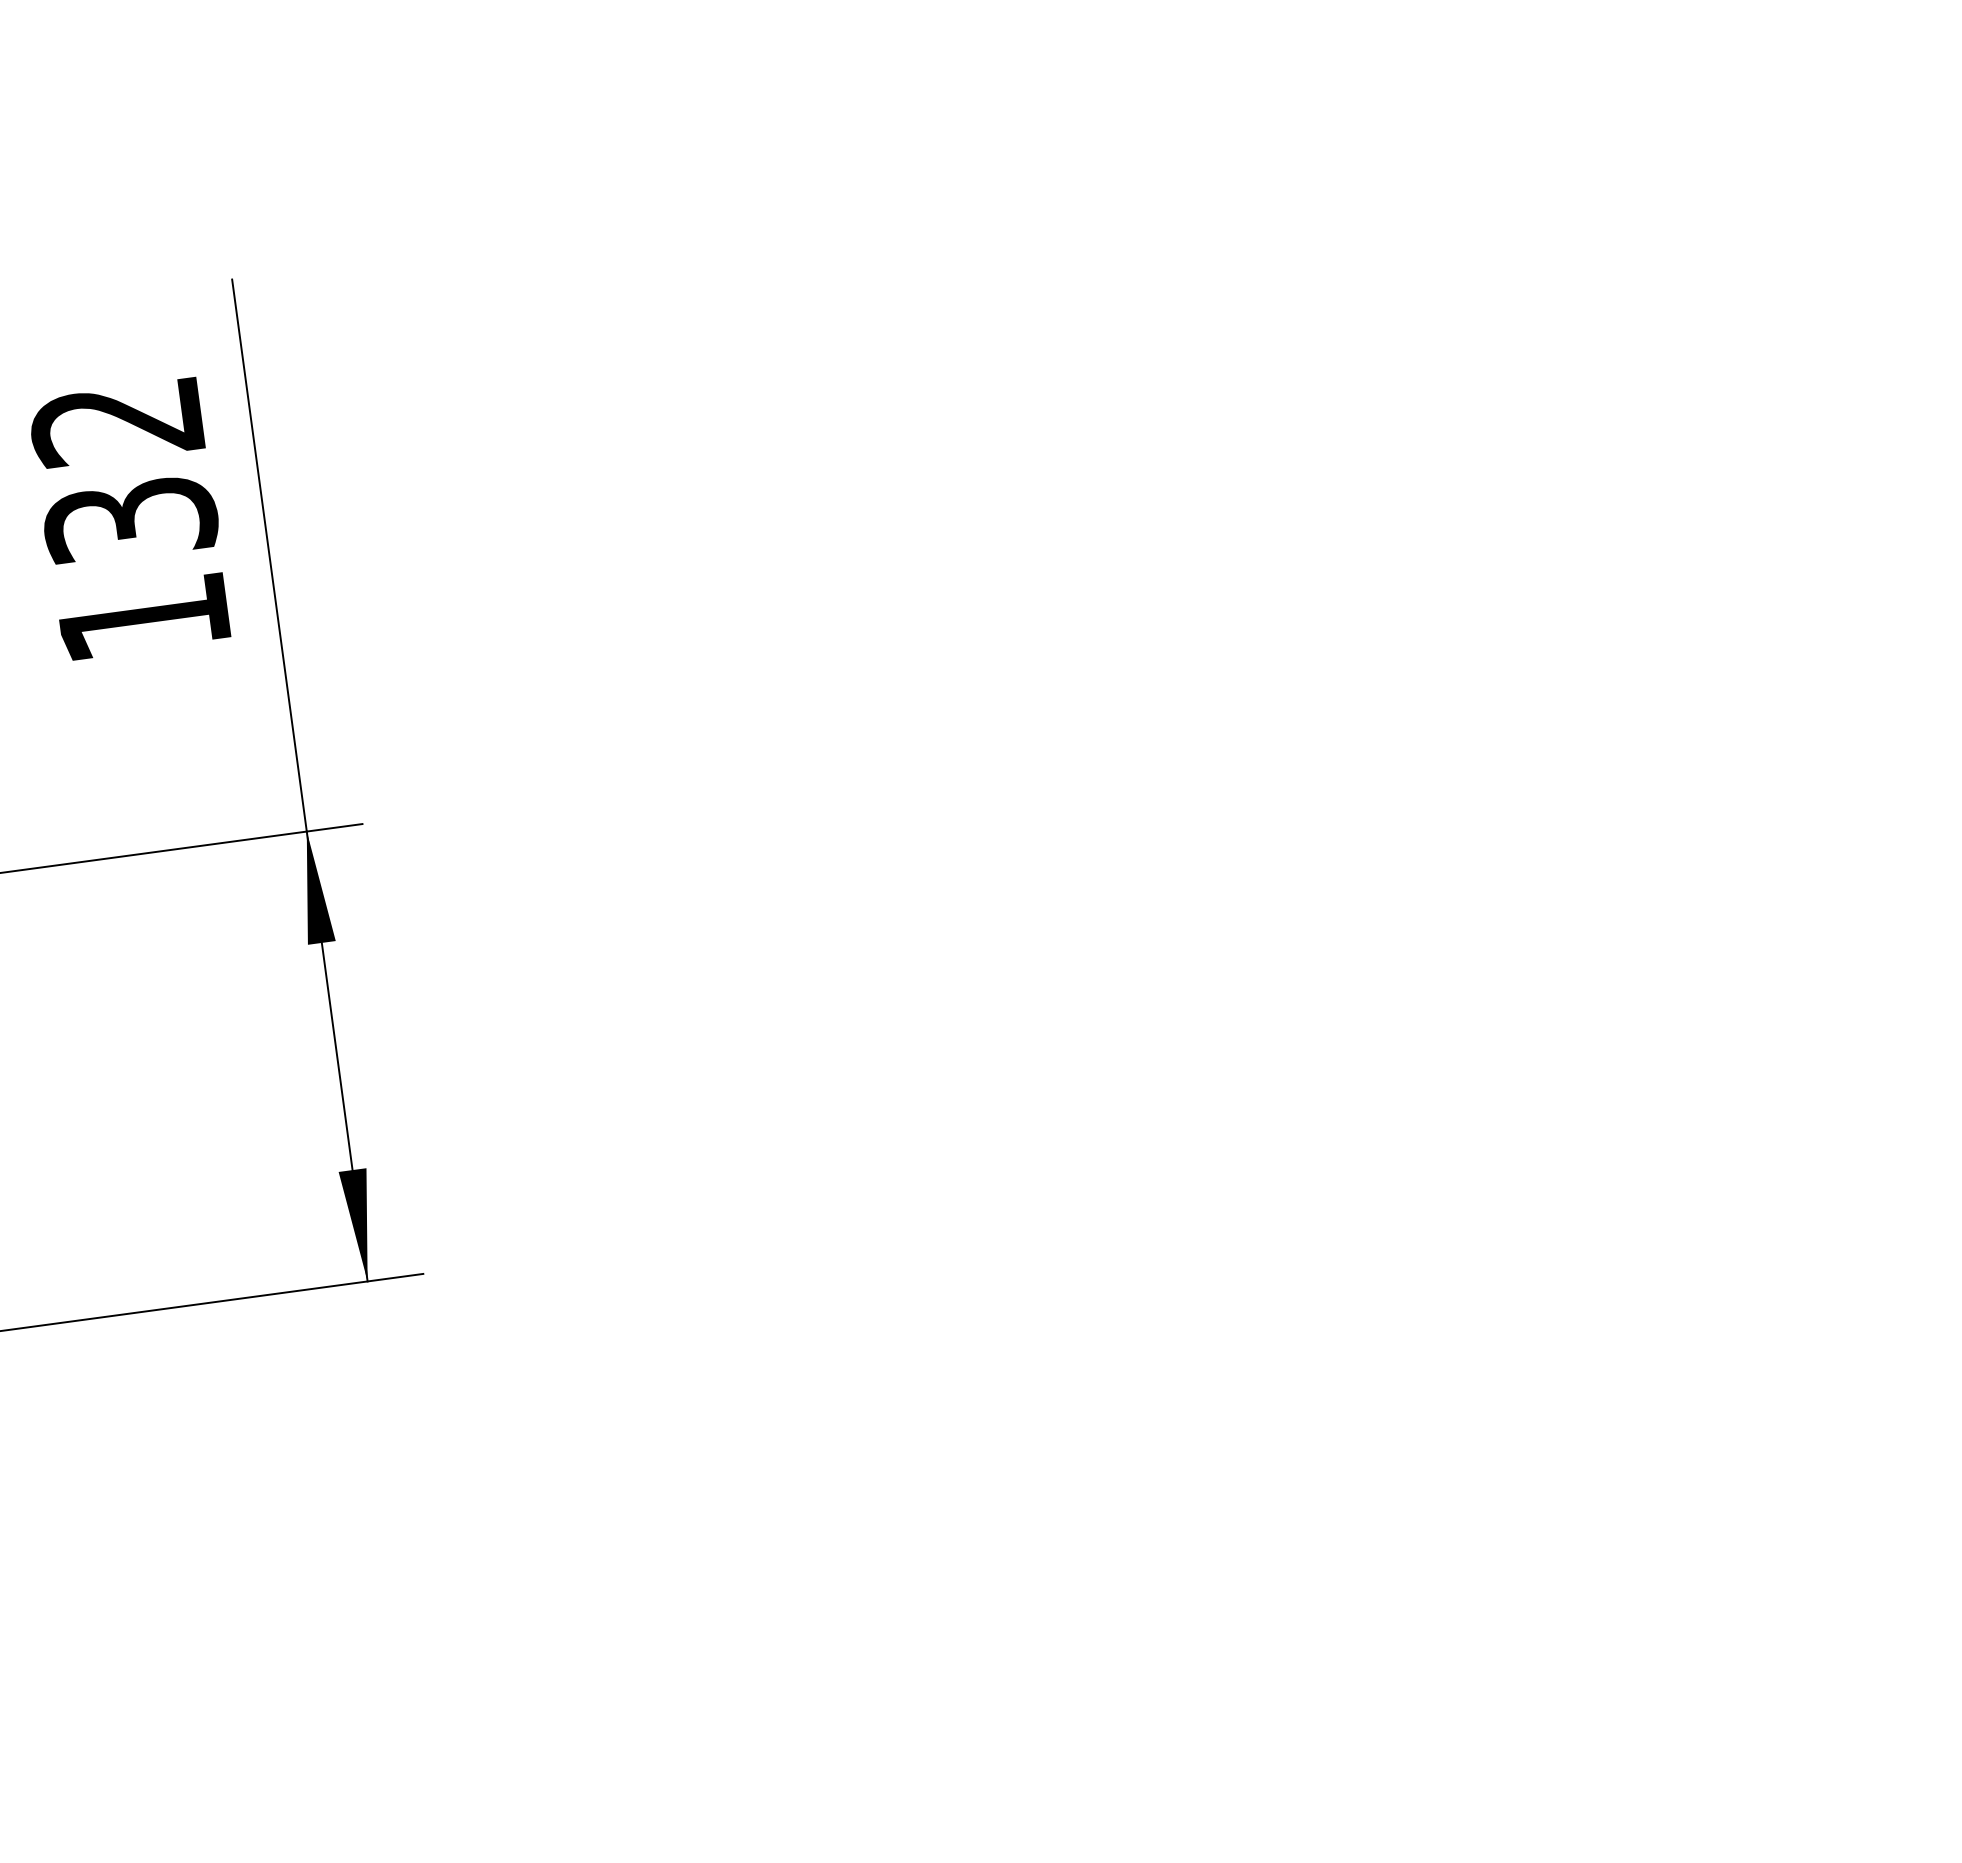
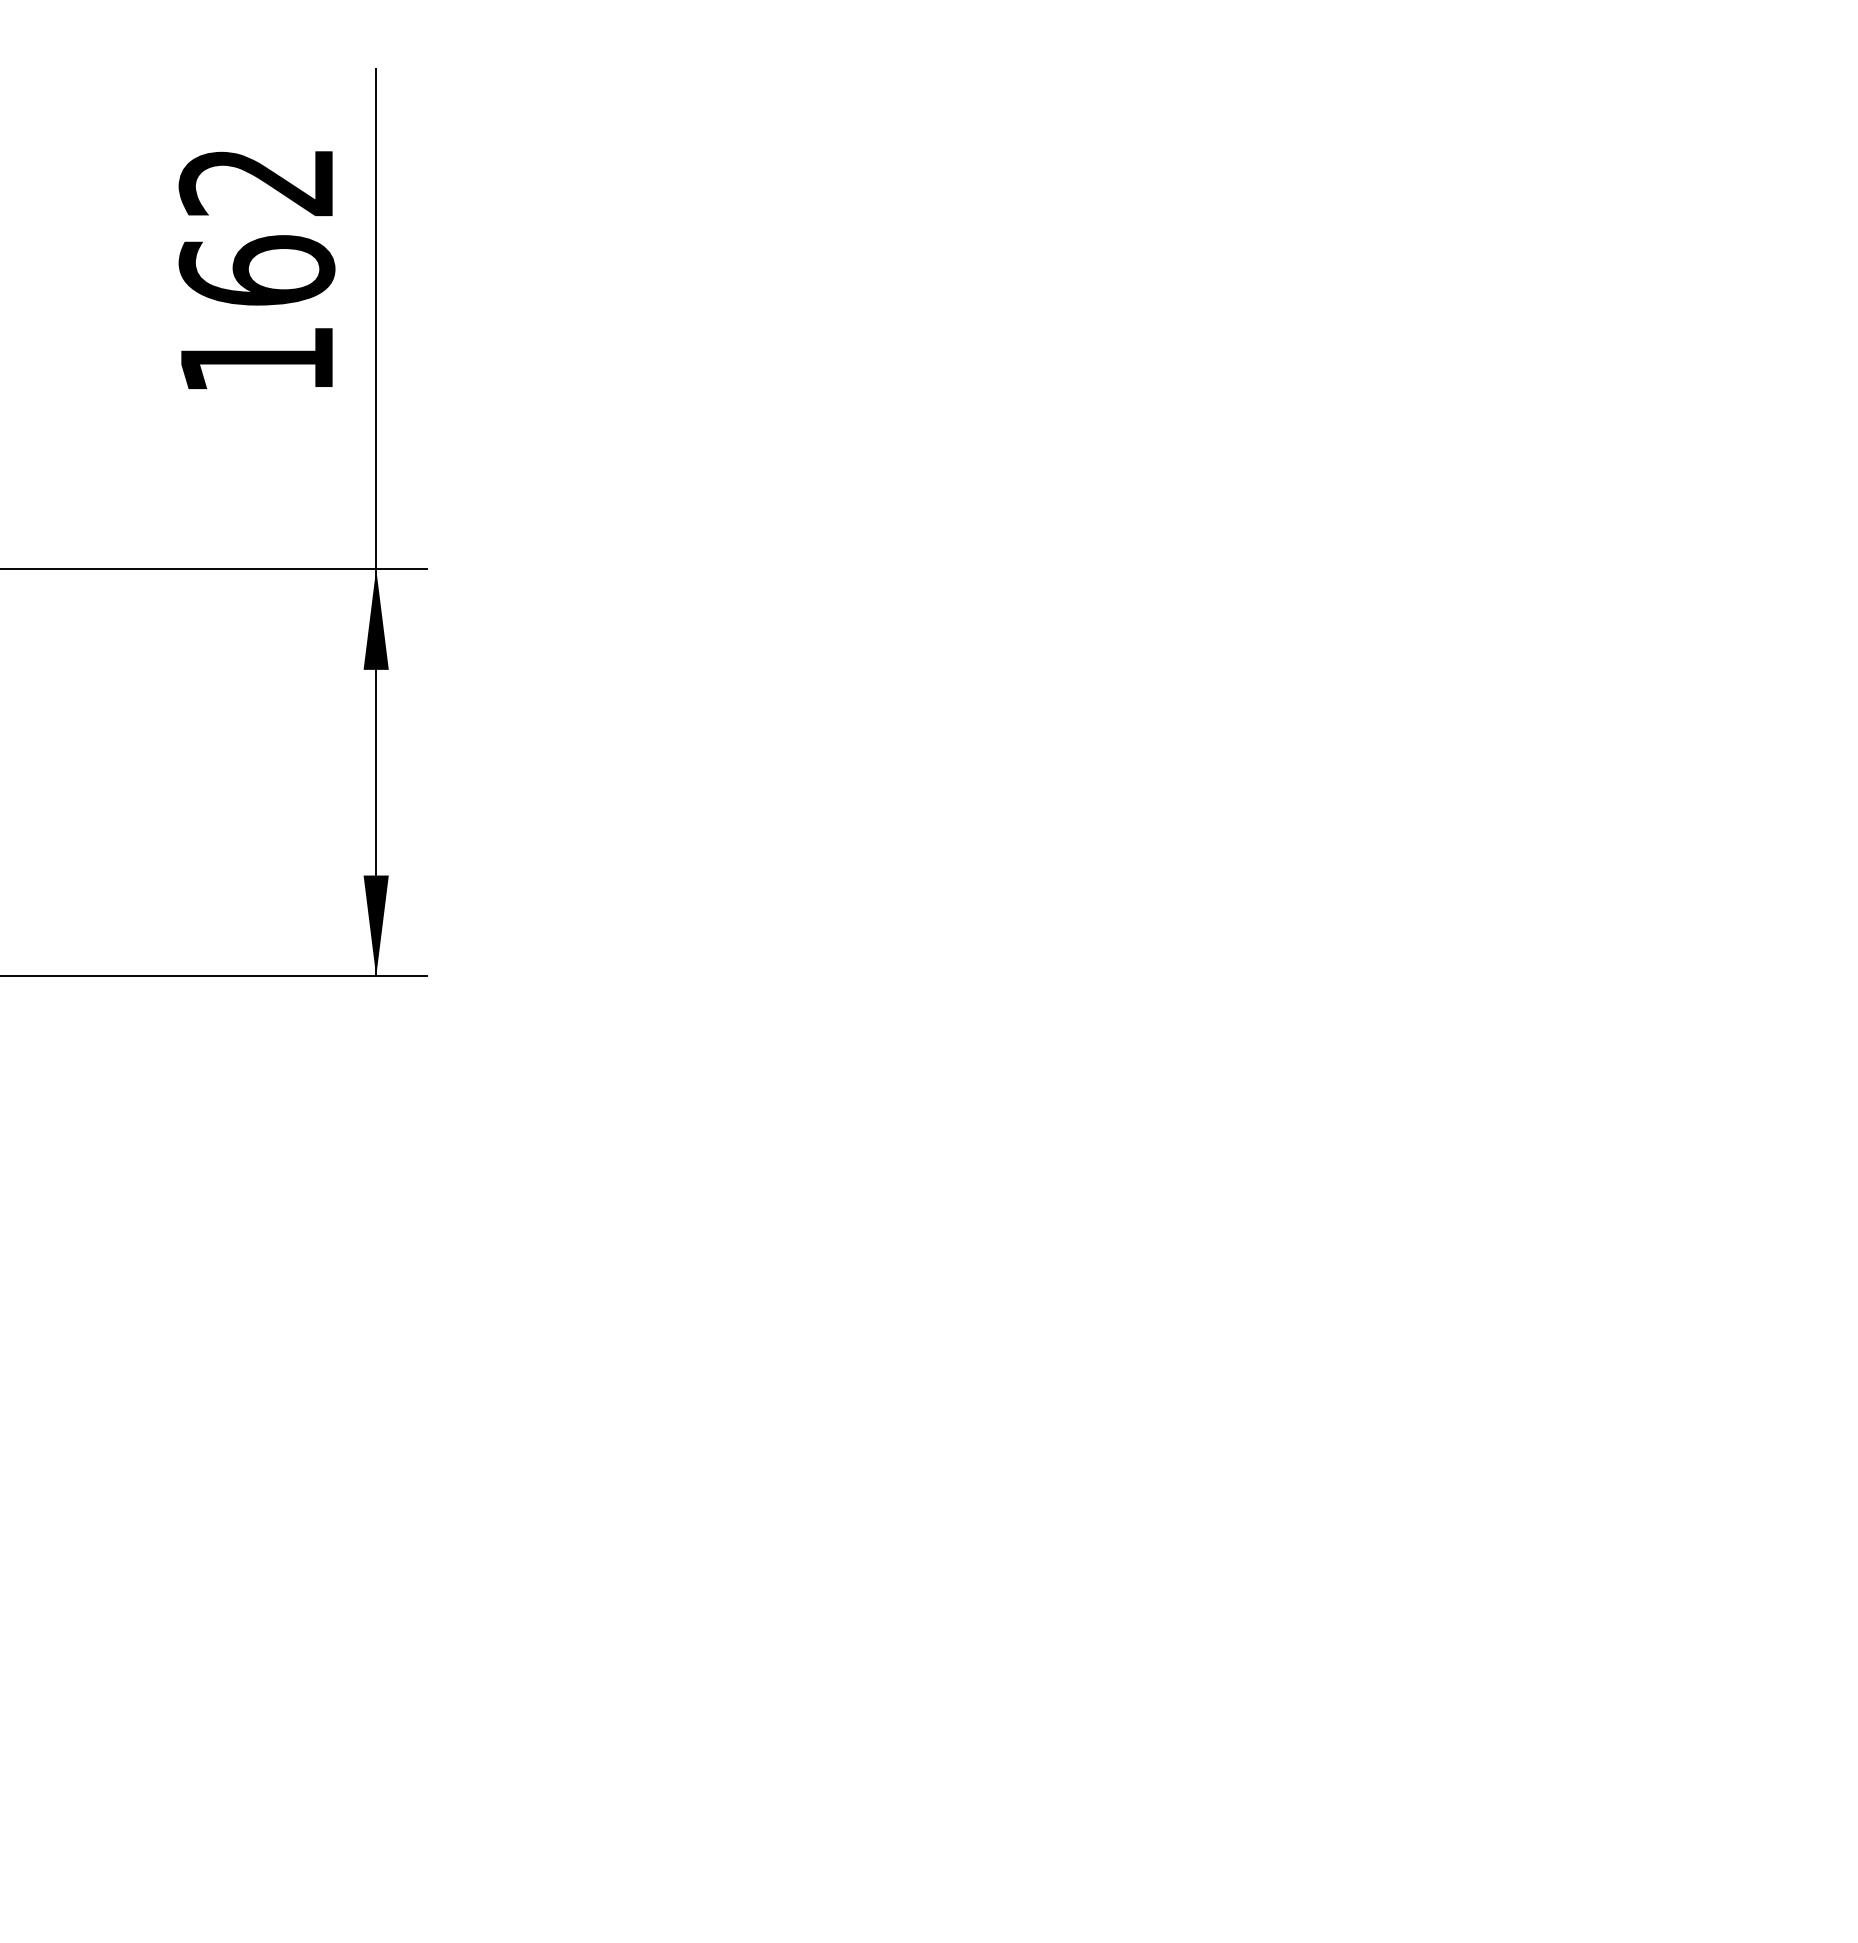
text: (130, 519) -> (256, 270), 132 -> 162

